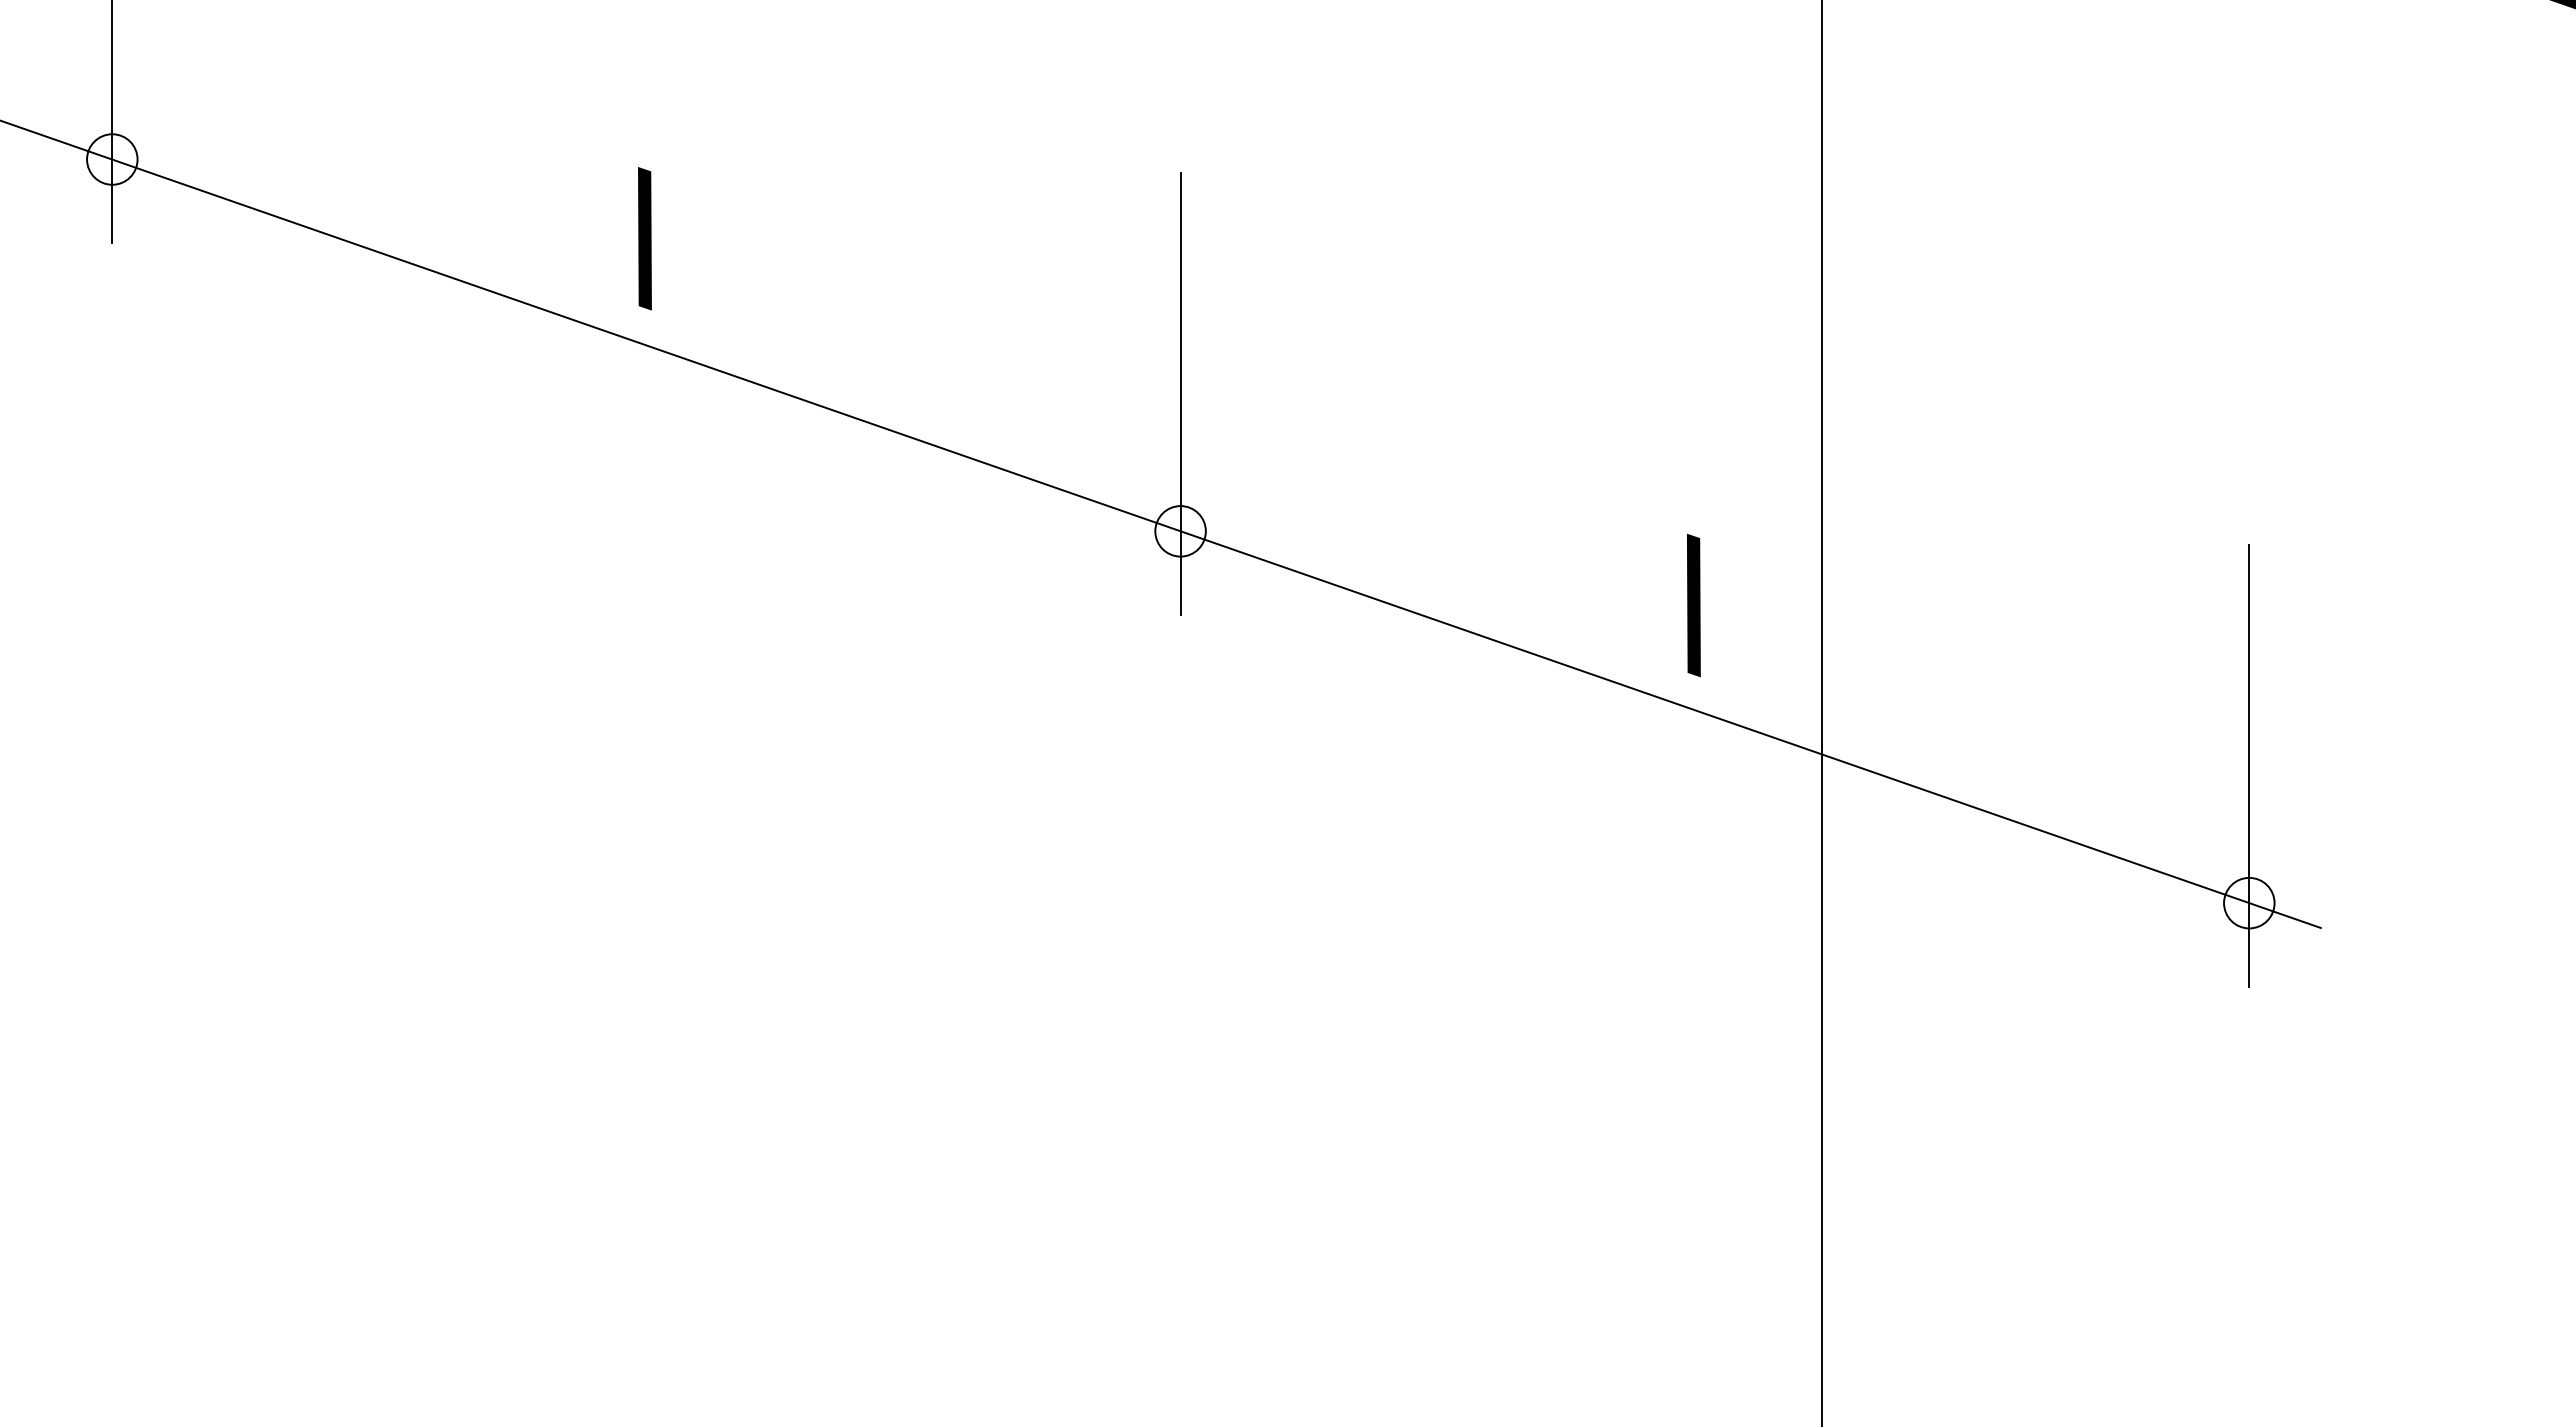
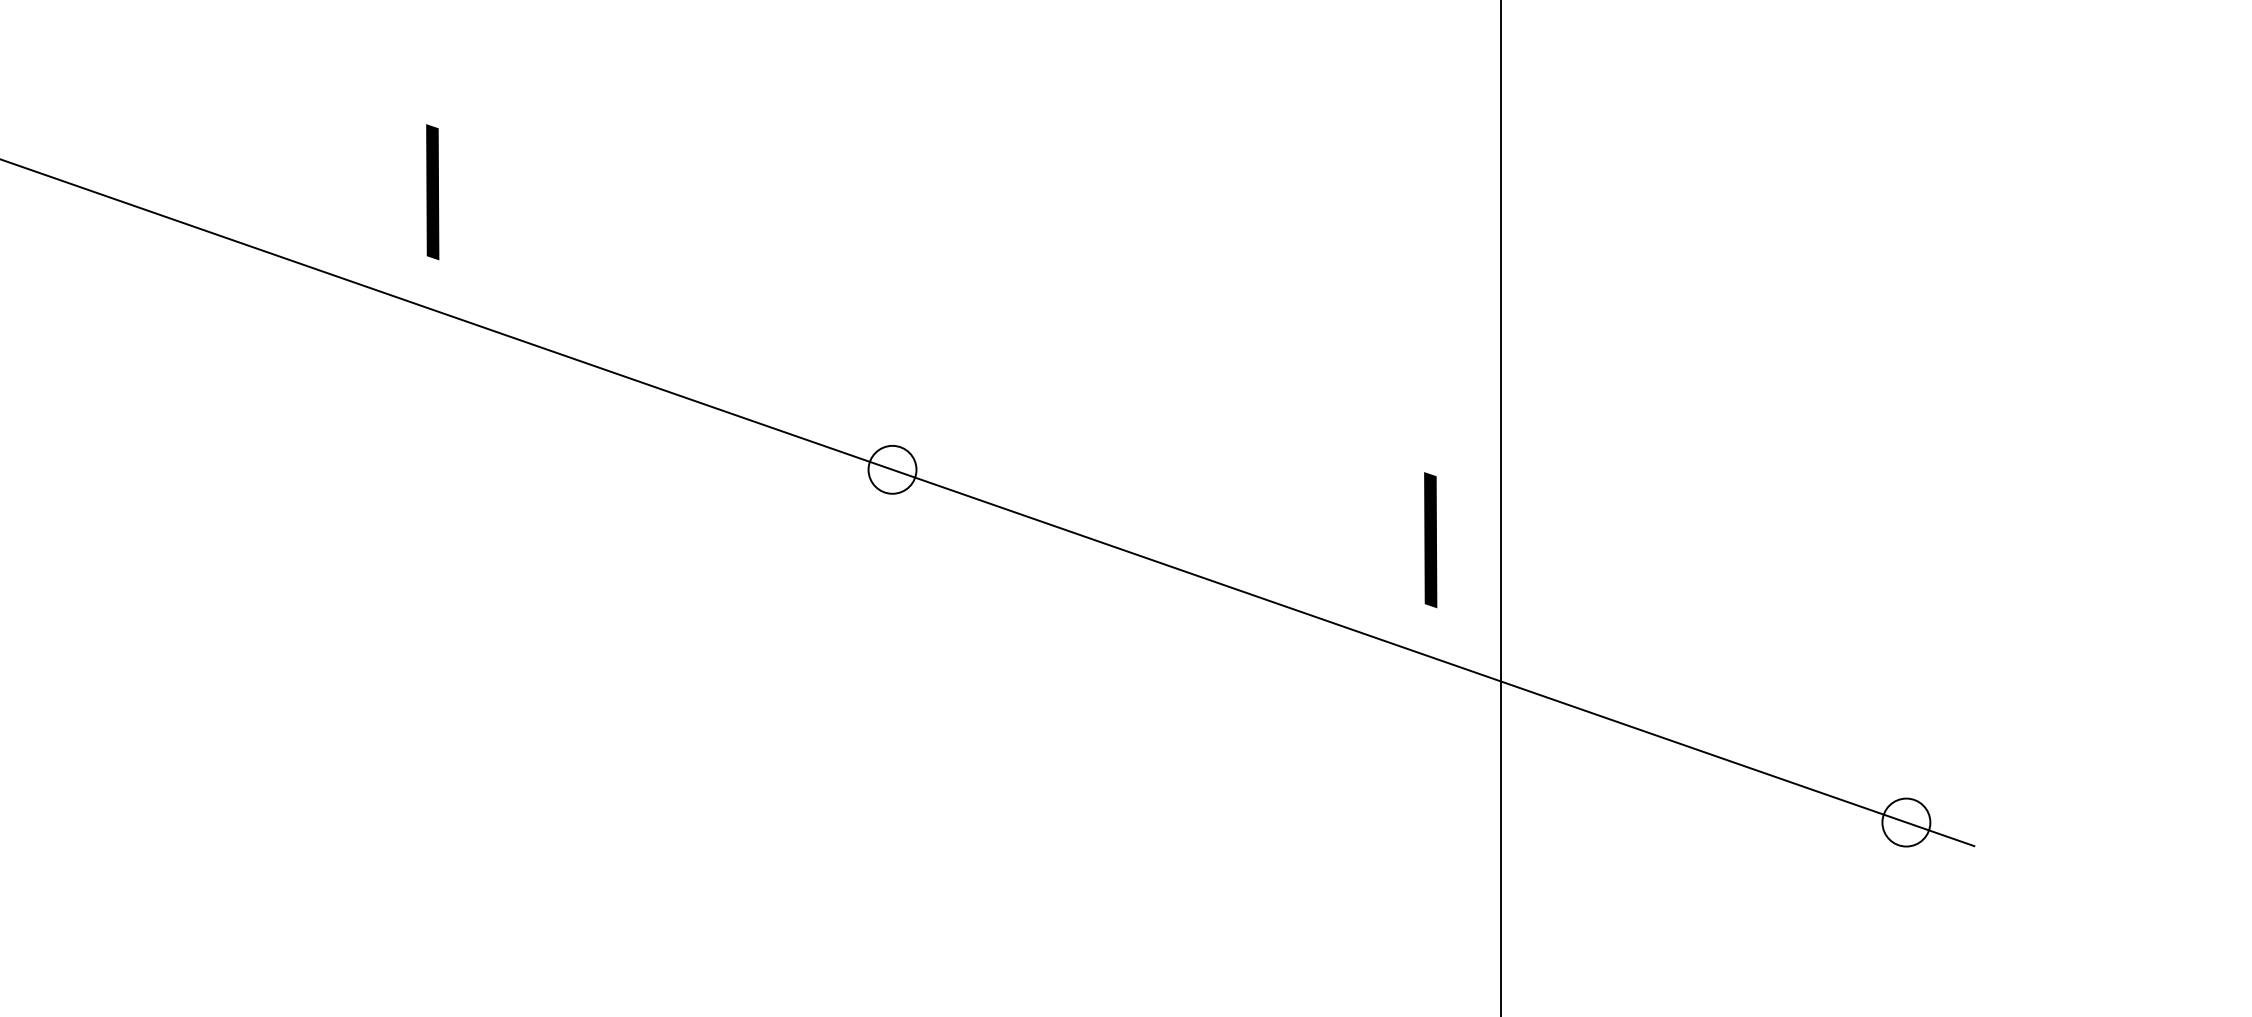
text: (644, 238) -> (432, 192), moved
line: (1180, 393) -> (892, 339), removed
text: (1693, 605) -> (1430, 540), moved
line: (2249, 765) -> (1906, 691), removed

